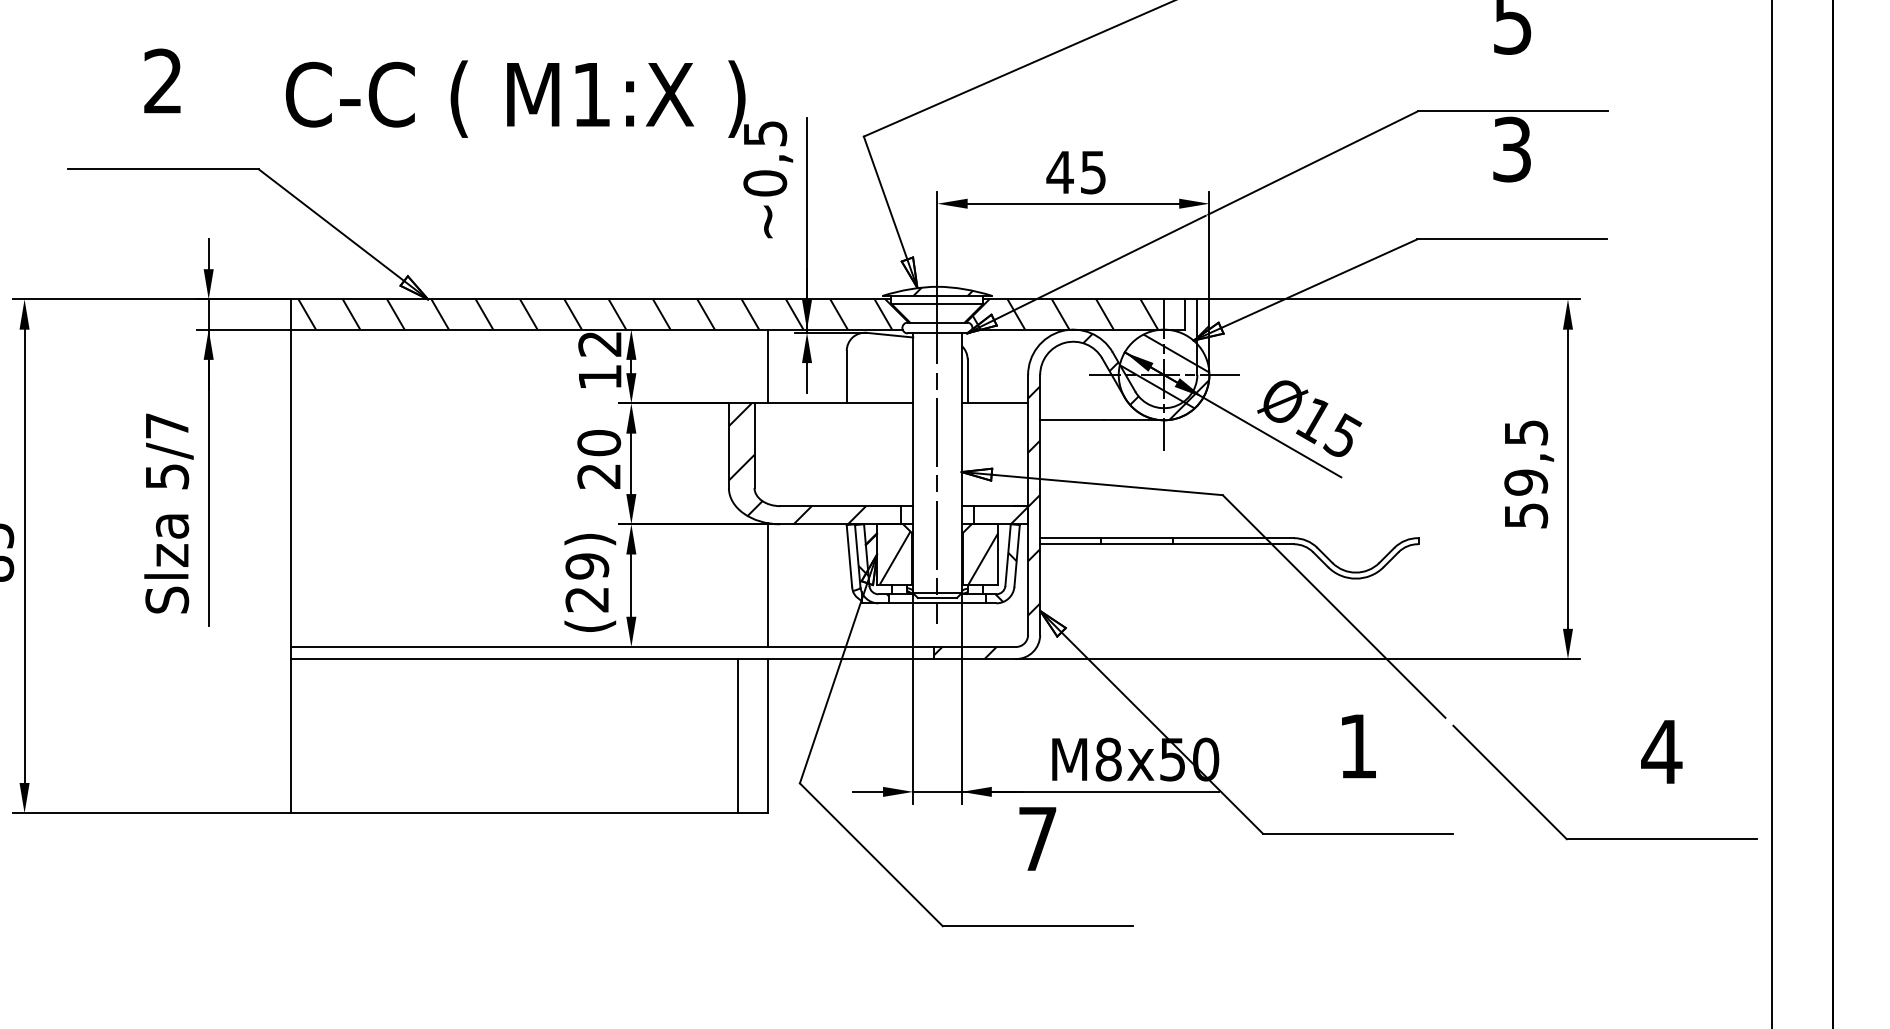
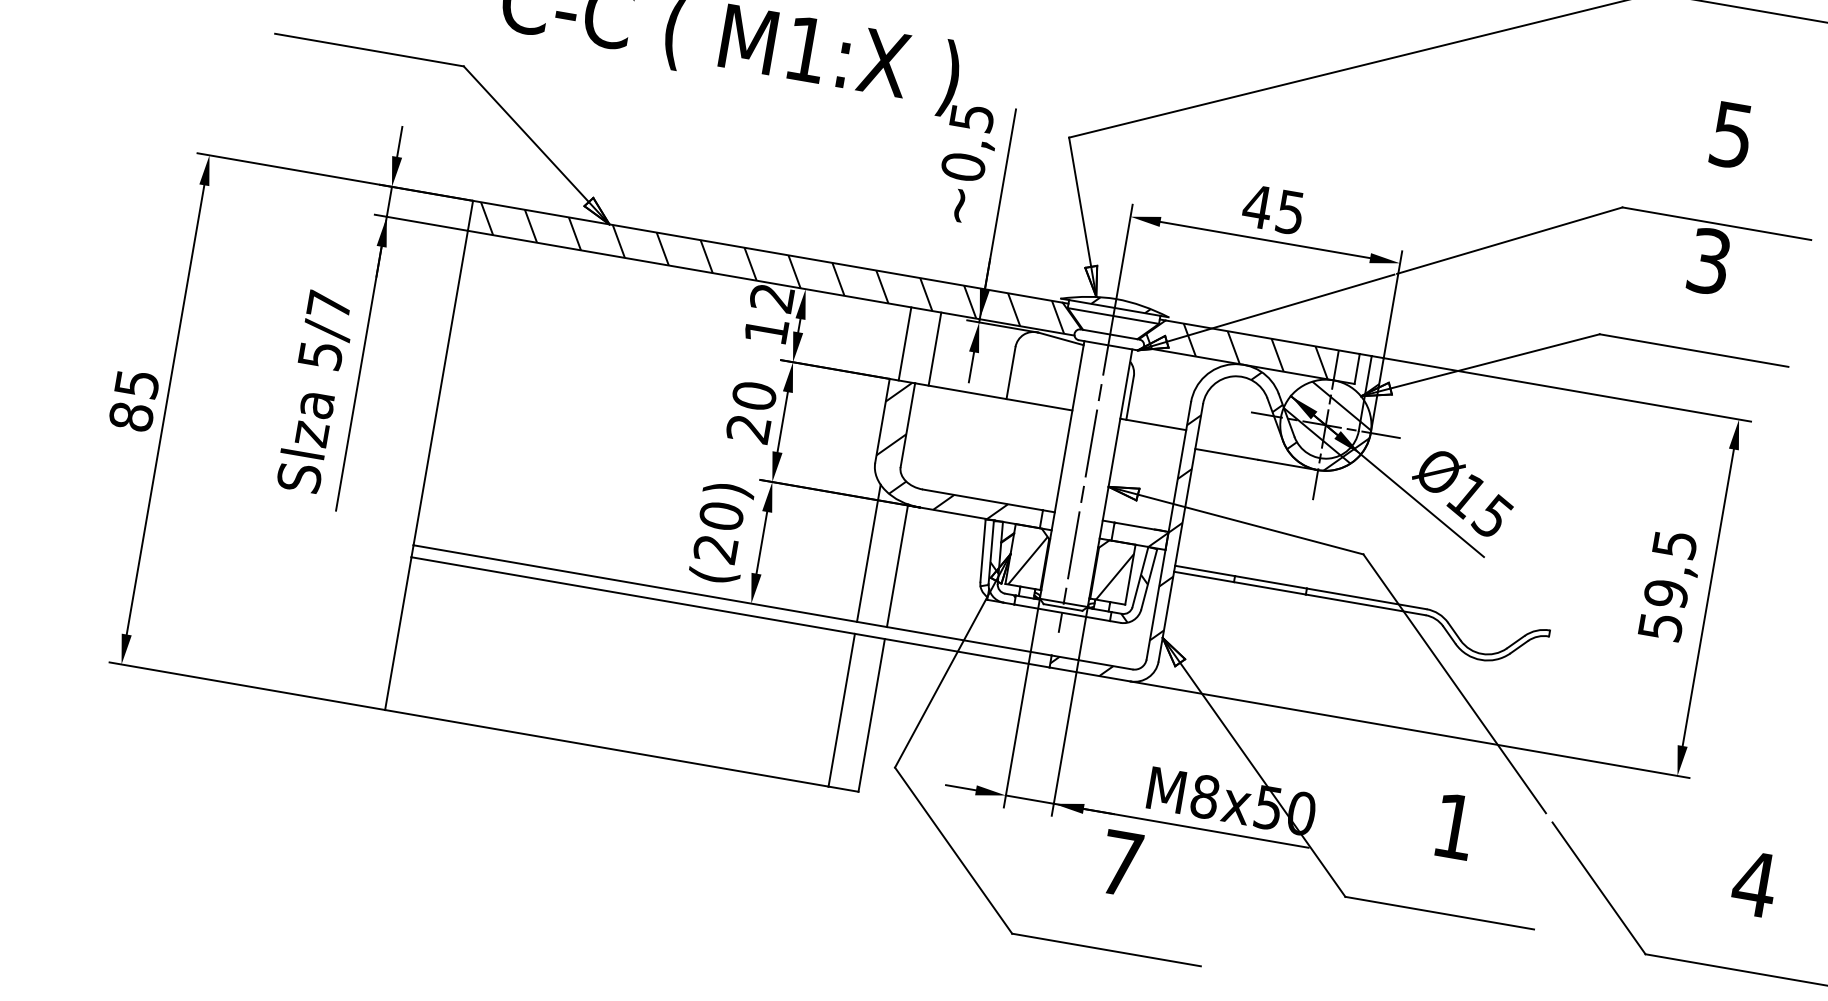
line: (737, 366) -> (904, 343), added
text: (587, 566) -> (721, 516), (29) -> (20)
line: (737, 577) -> (868, 552), added

